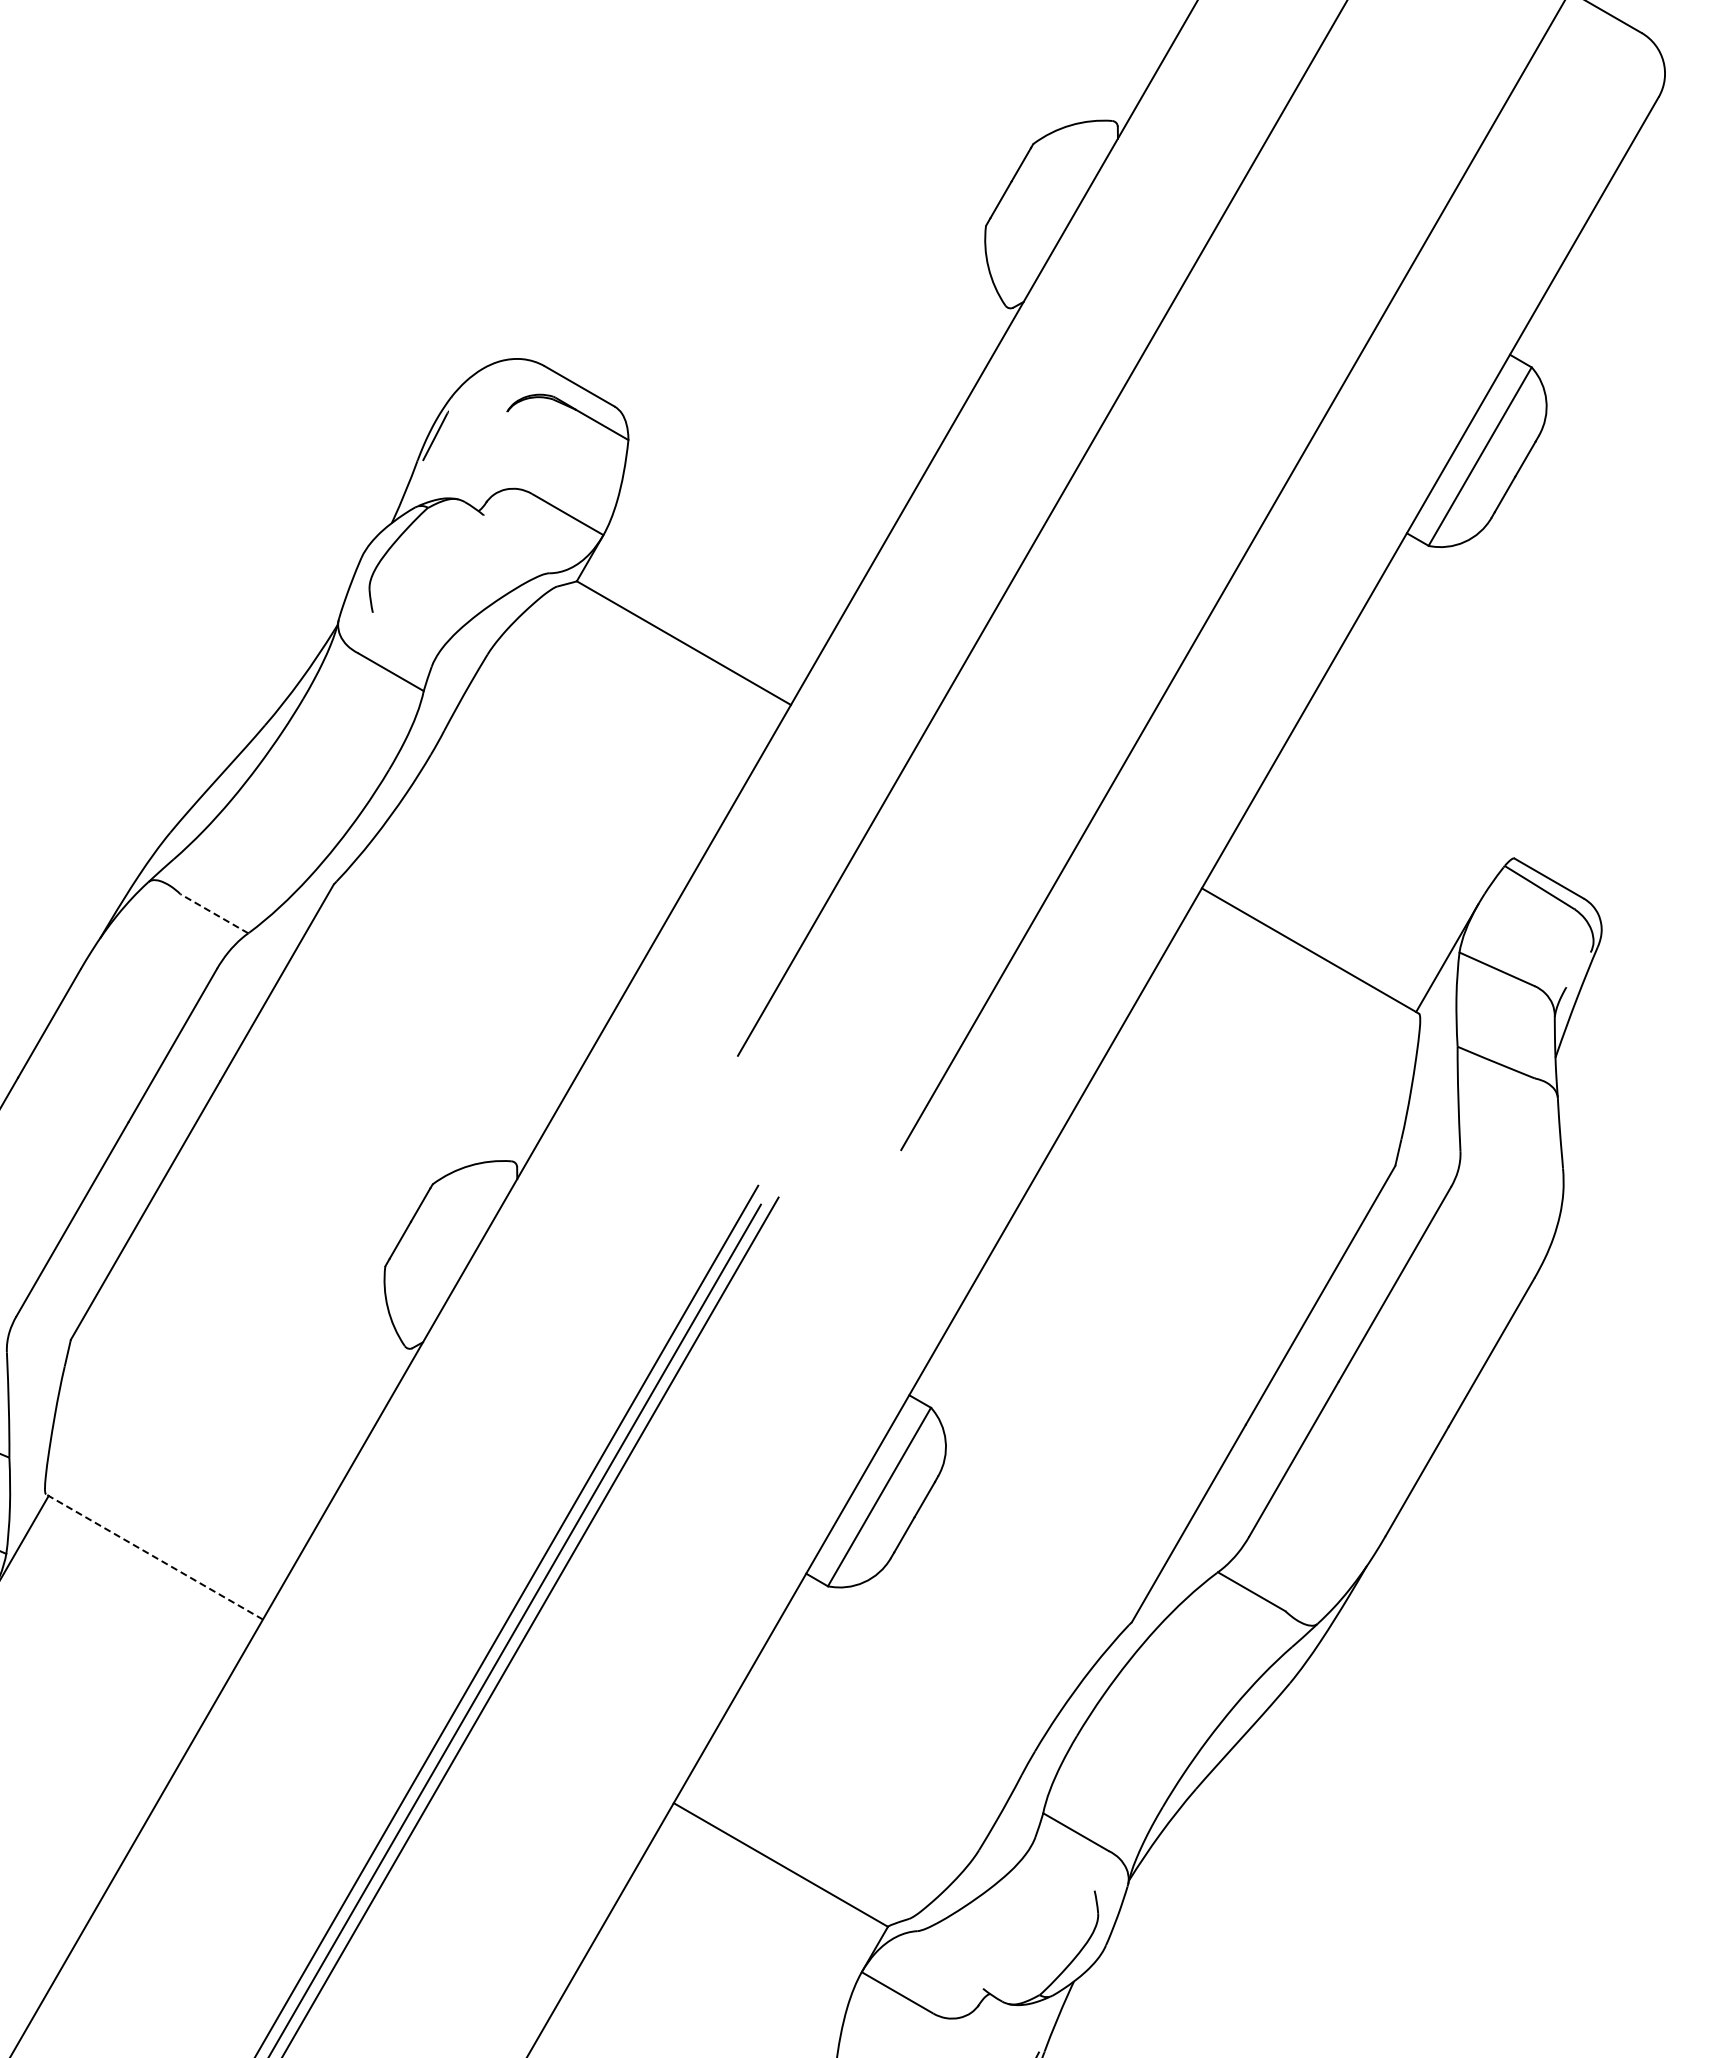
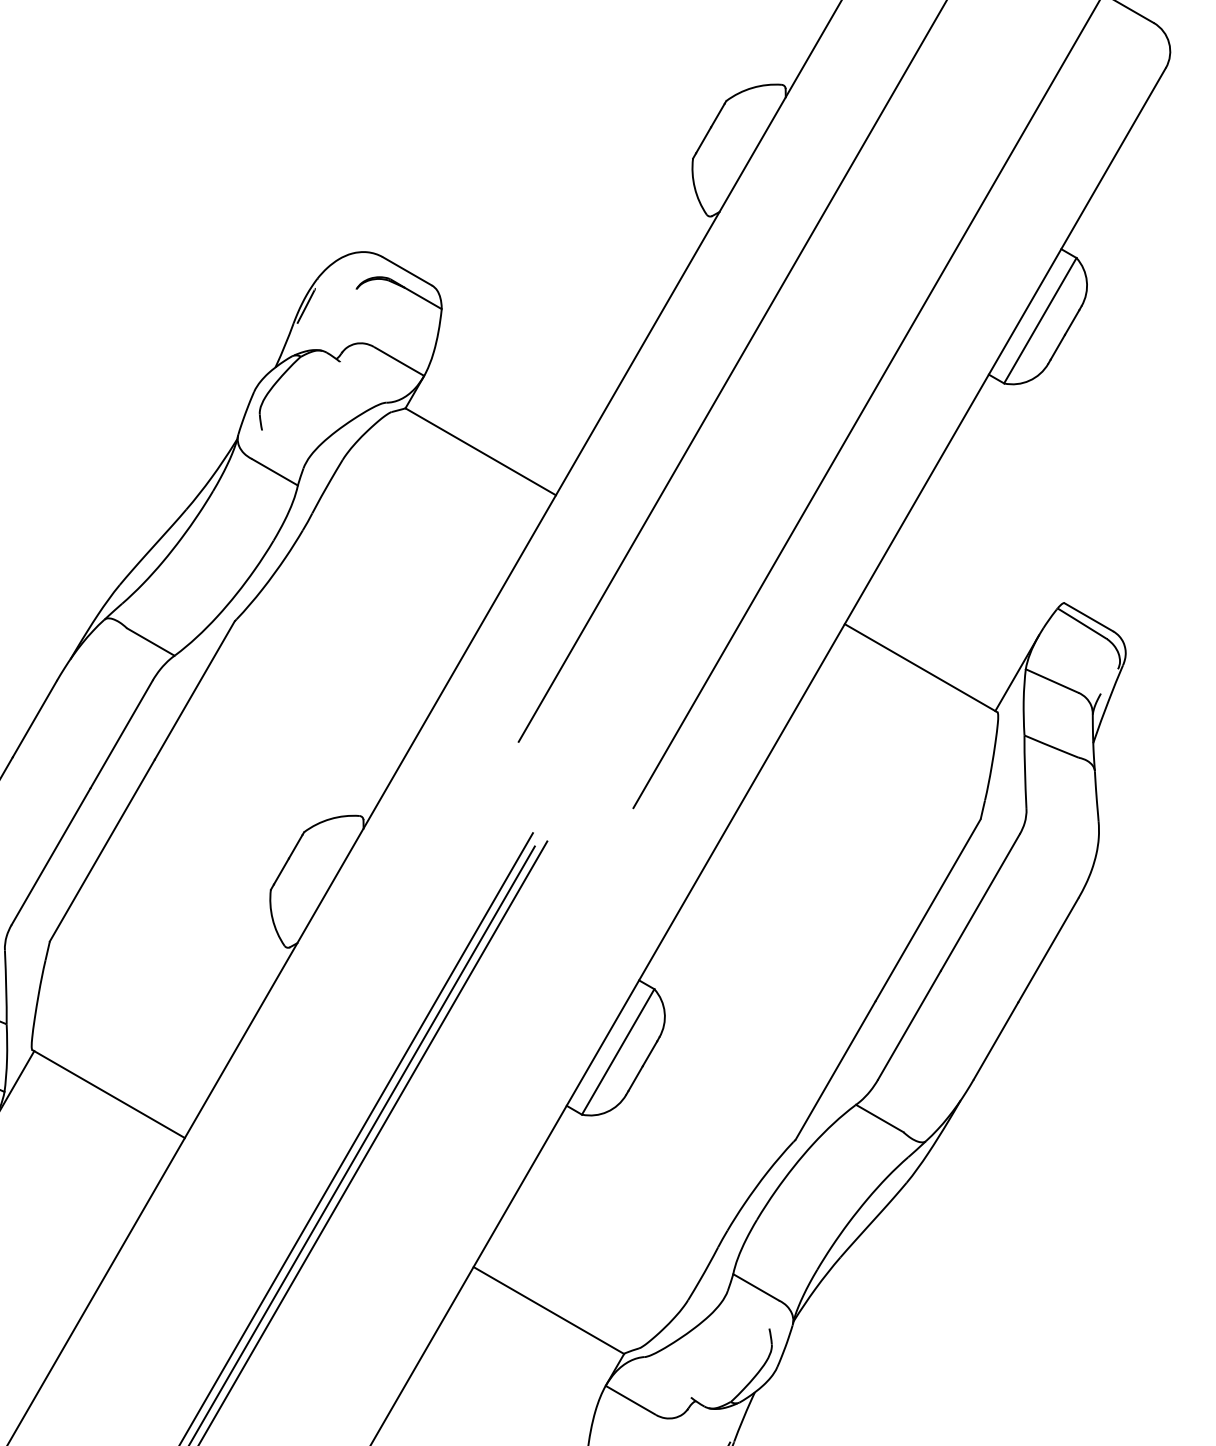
line: (214, 913) -> (150, 641), dashed -> solid
line: (154, 1556) -> (108, 1093), dashed -> solid

